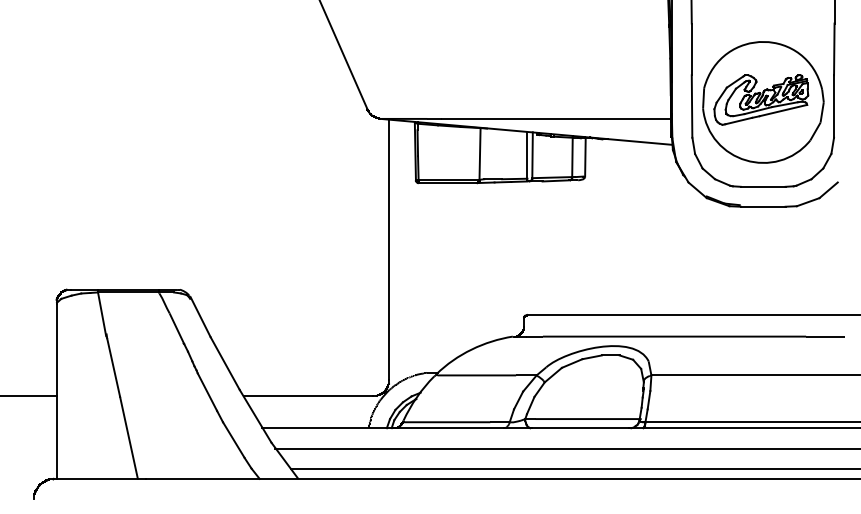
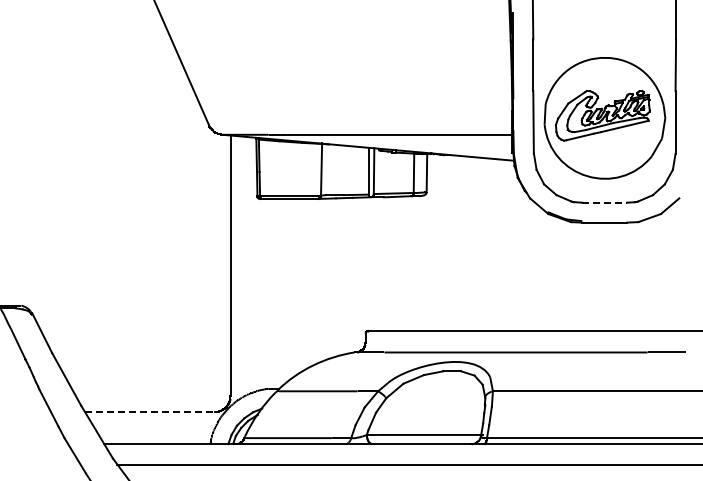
line: (763, 186) -> (605, 202), solid -> dashed
line: (308, 396) -> (150, 412), solid -> dashed

